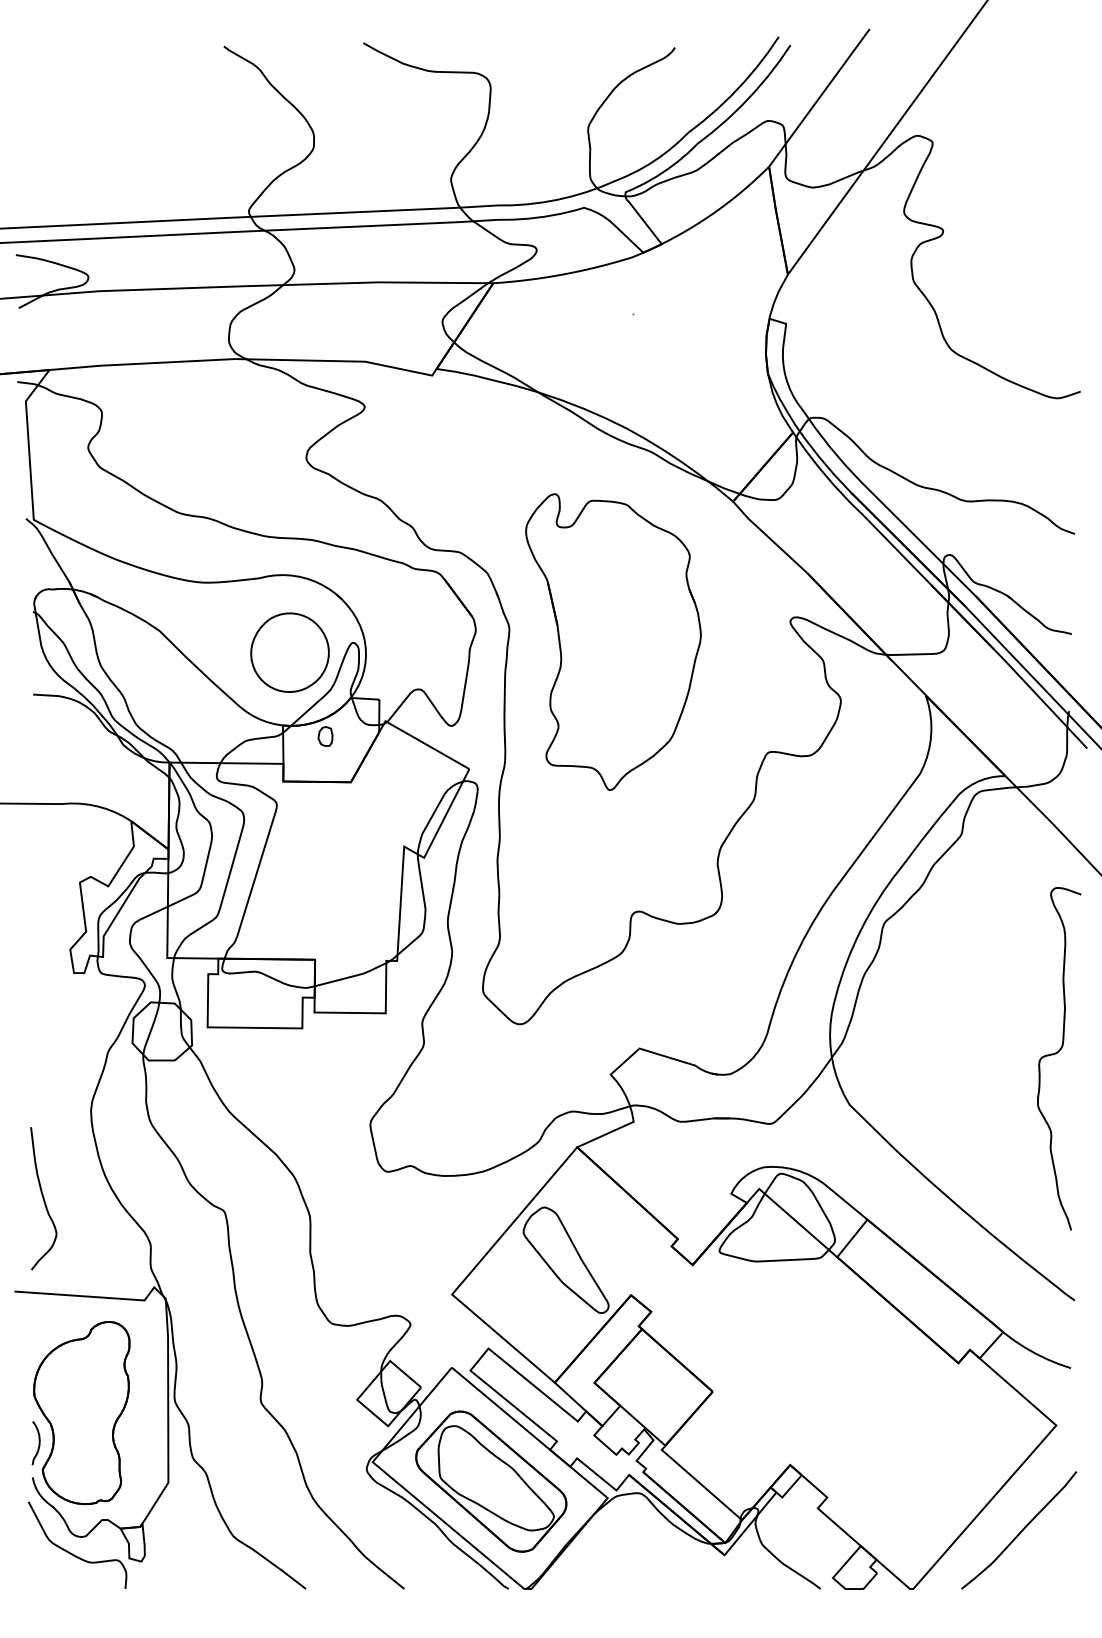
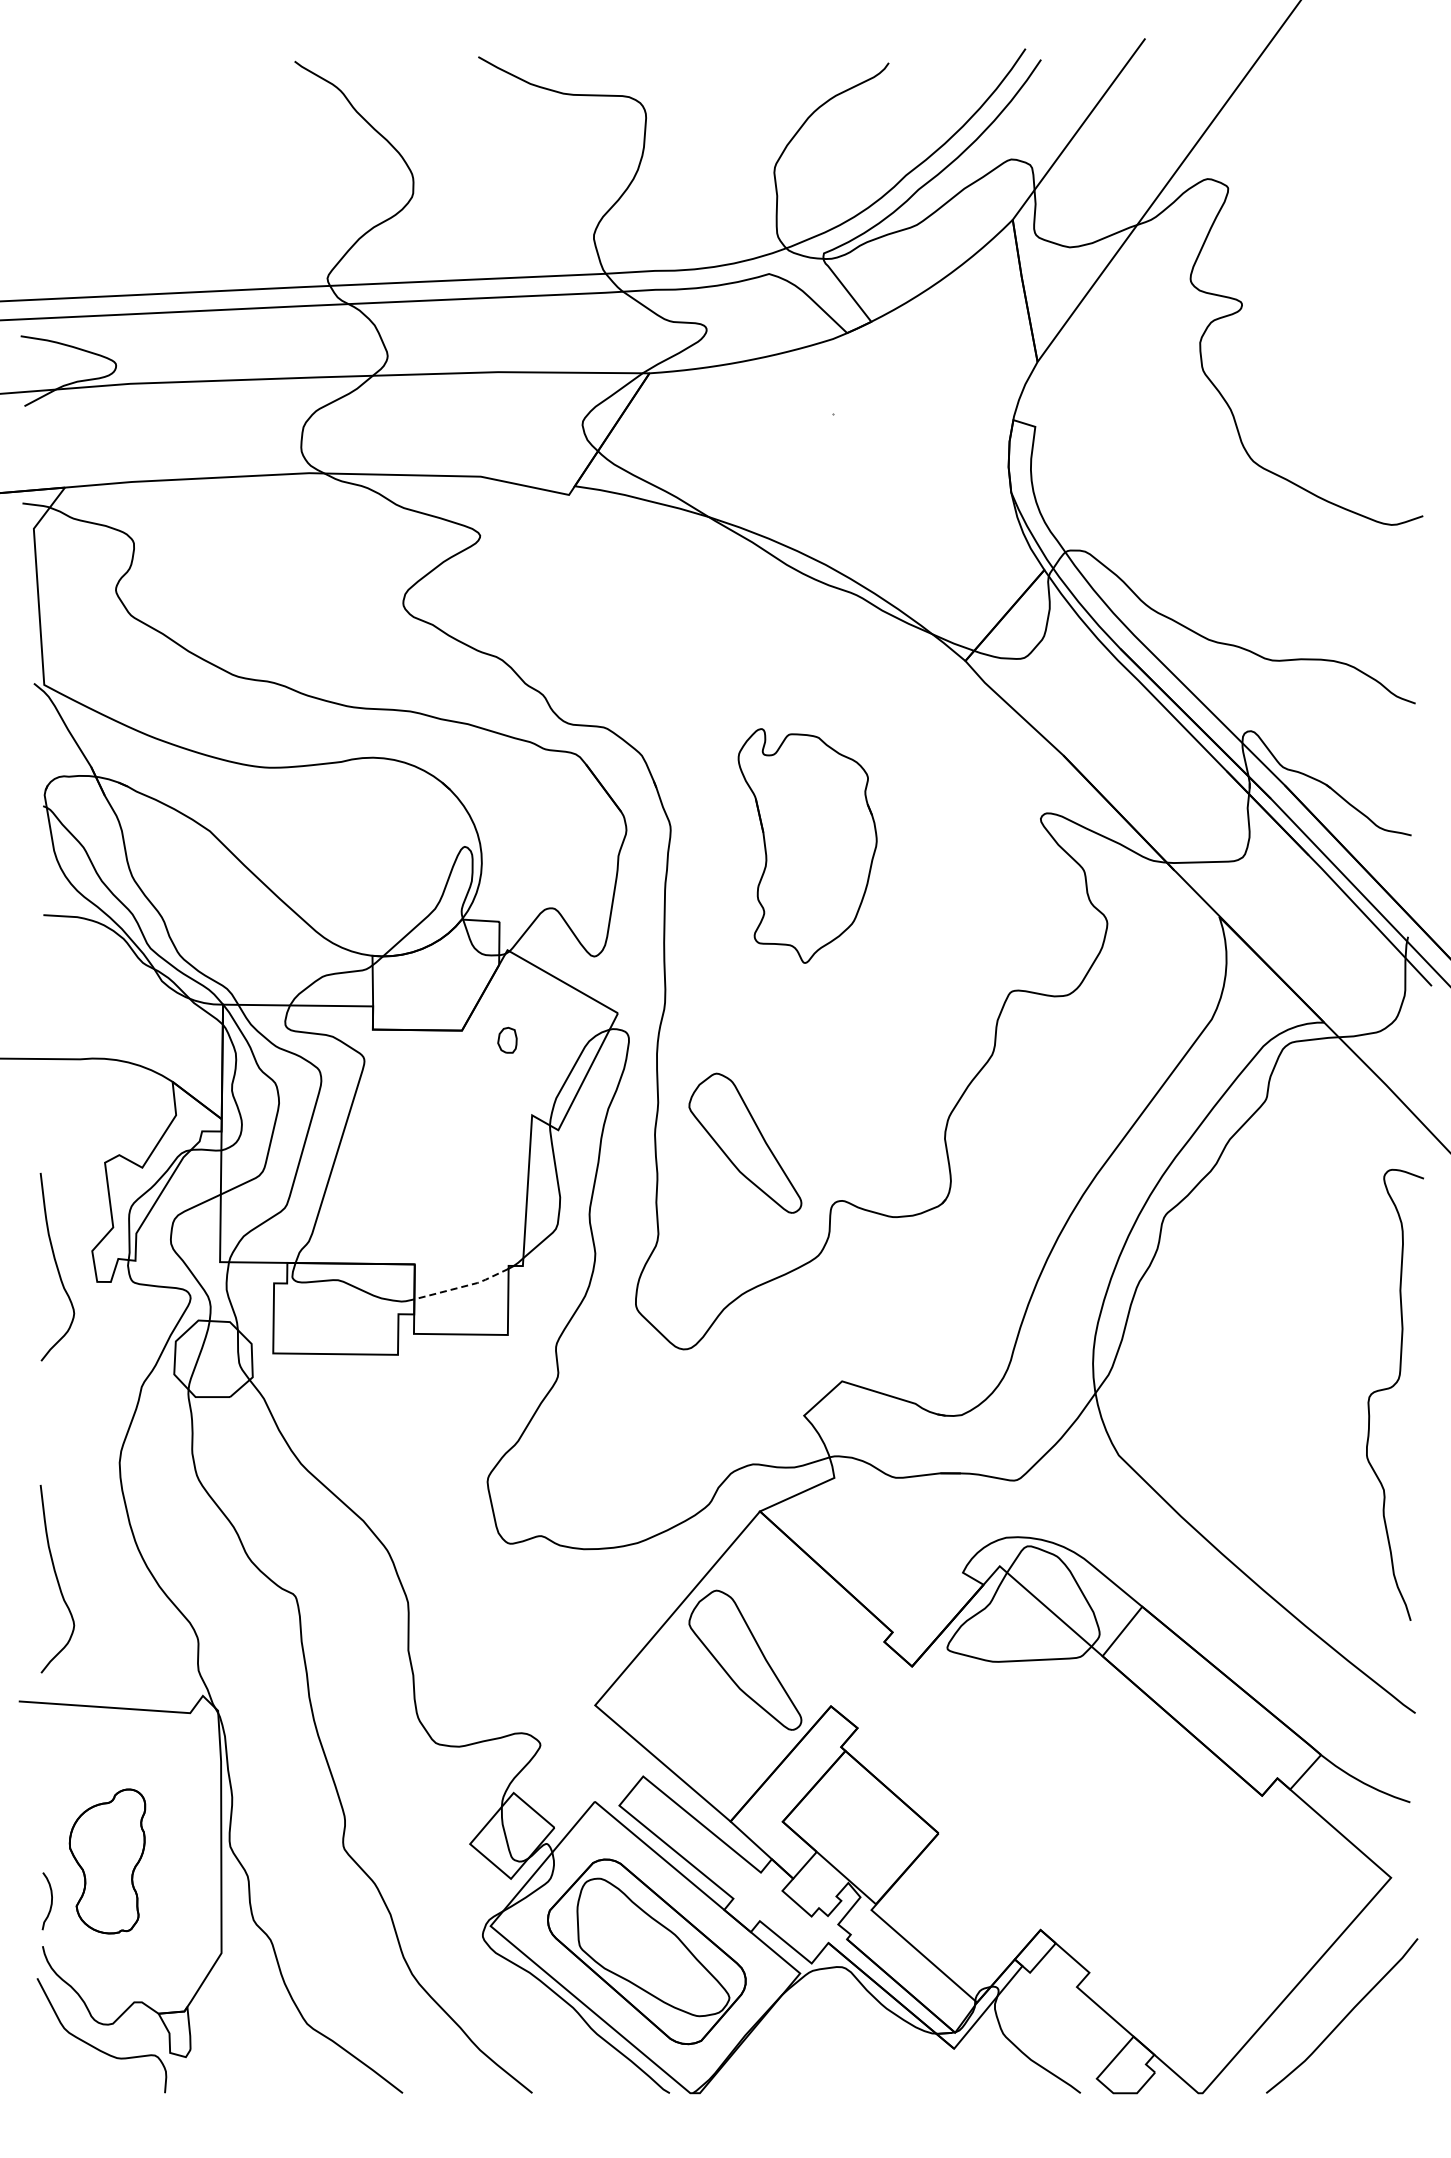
part: (613, 641) -> (807, 845), size x0.6
part: (289, 652) -> (381, 859), removed
part: (325, 735) -> (507, 1039), moved
part: (566, 867) -> (745, 1142), added
curve: (43, 962) -> (57, 1267), added
line: (352, 976) -> (463, 1286), solid -> dashed
part: (81, 1413) -> (107, 1861), size x0.6

